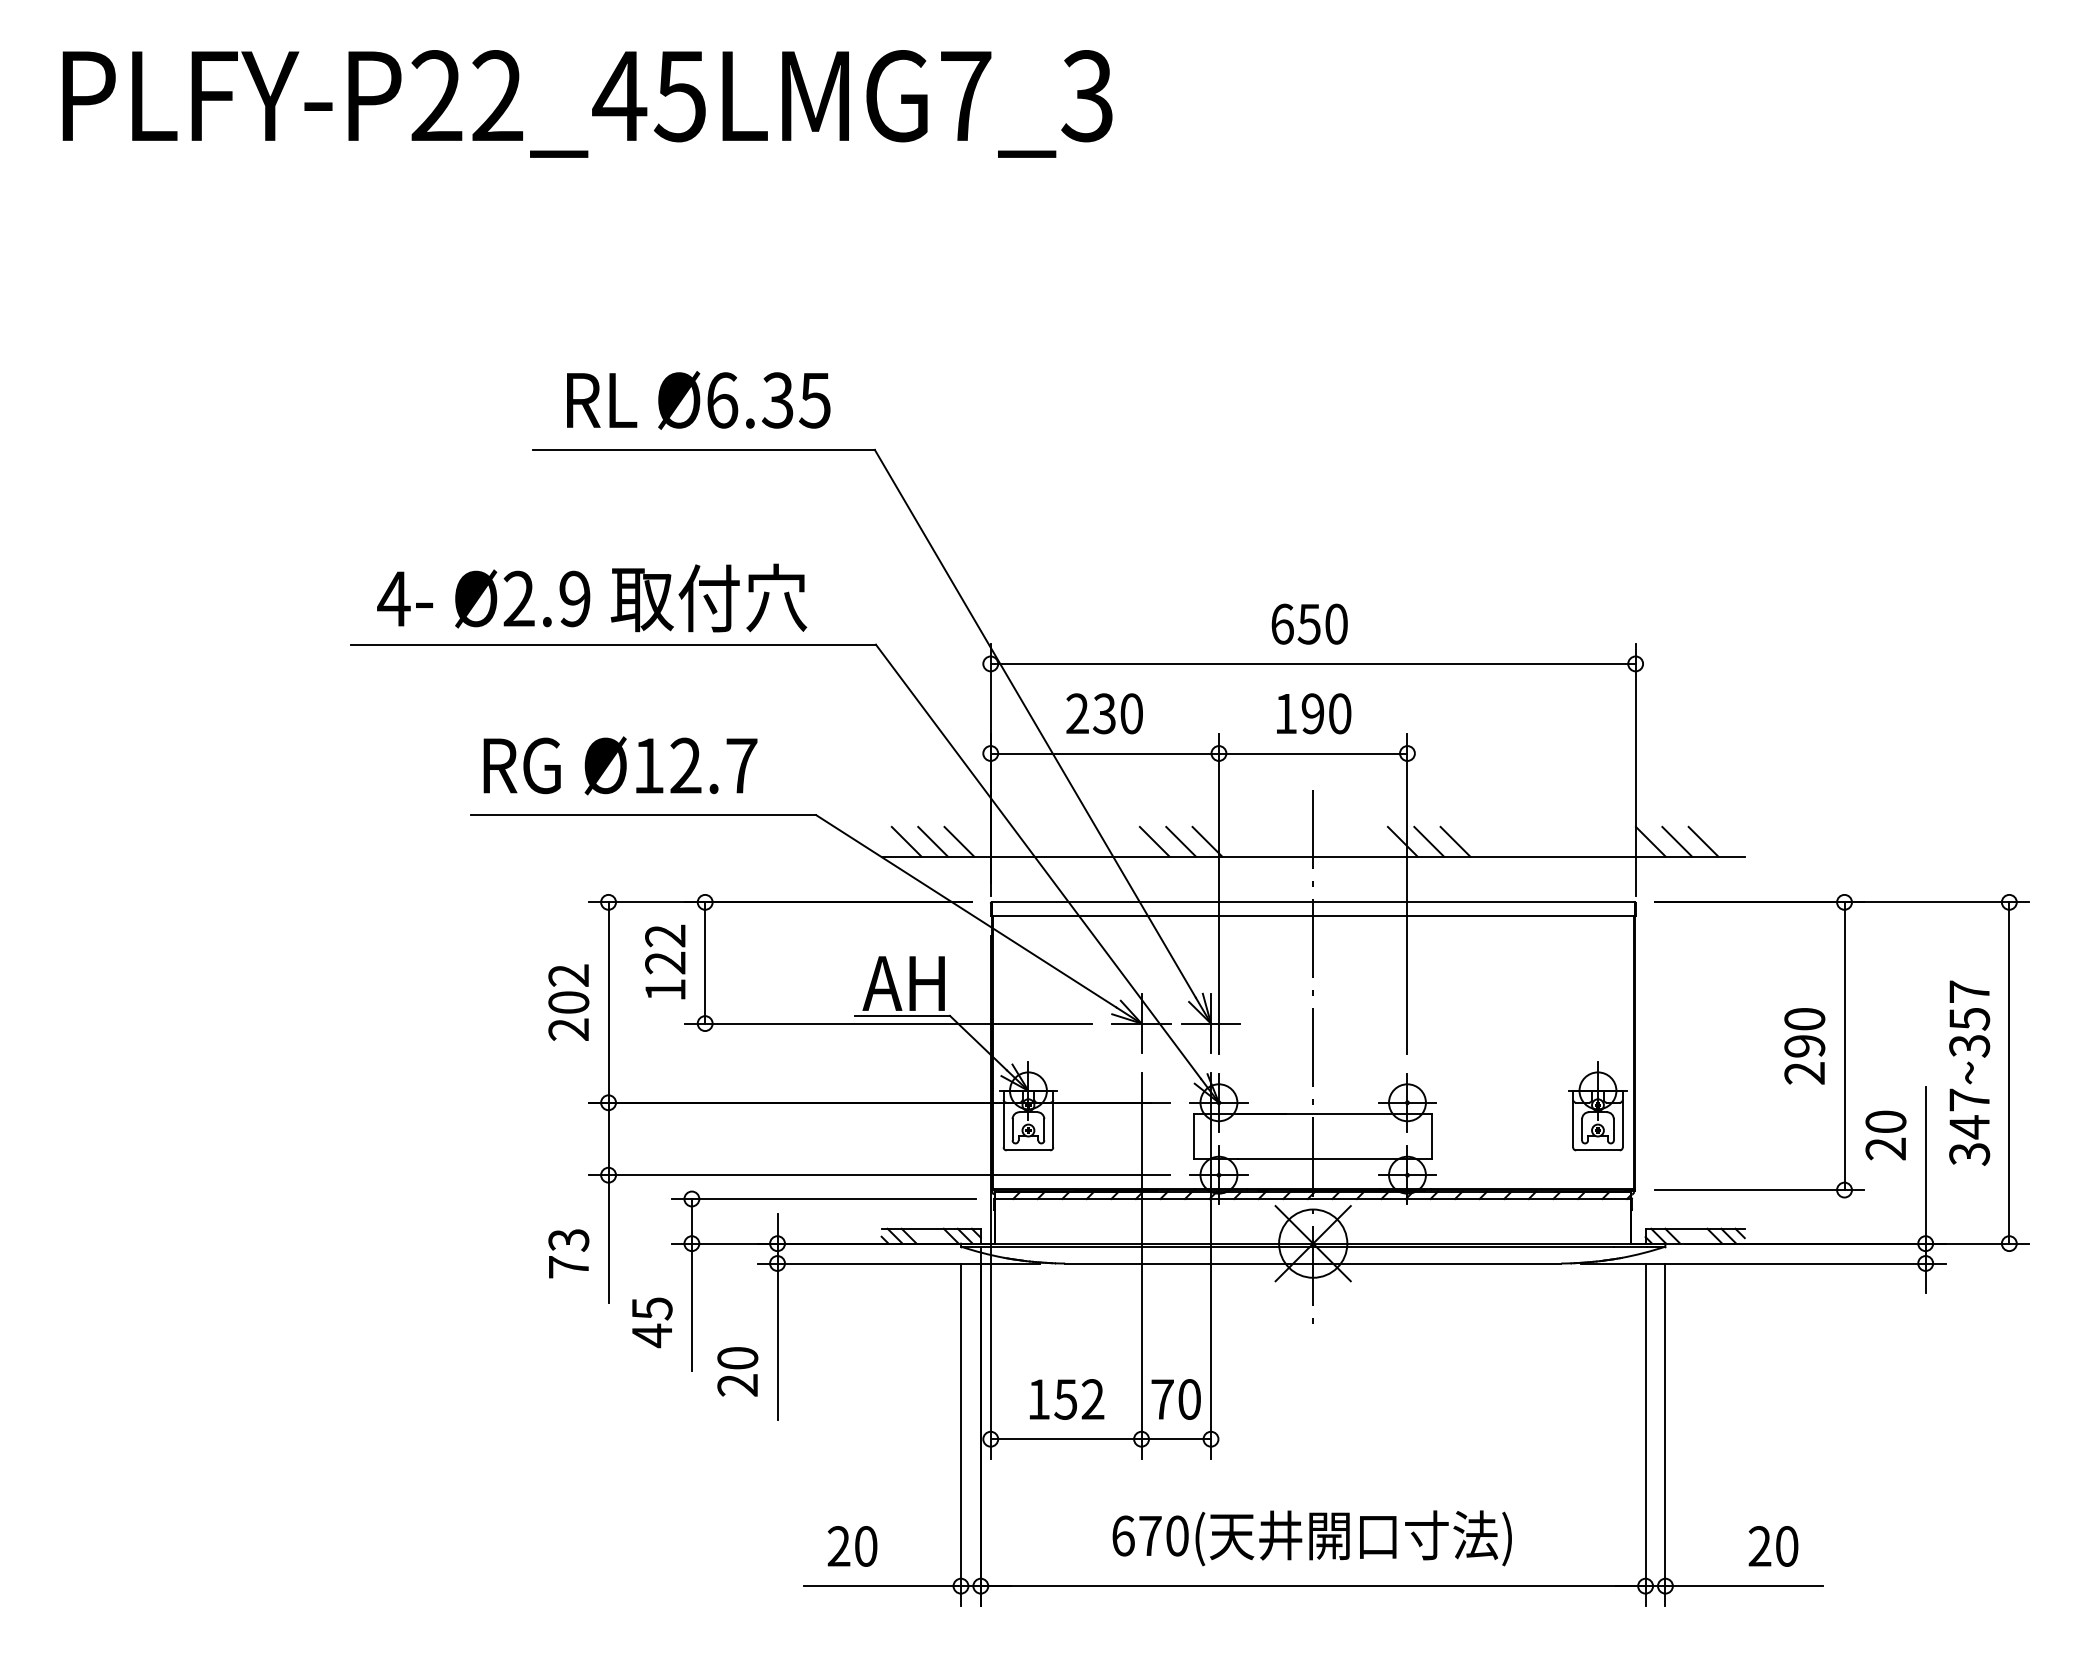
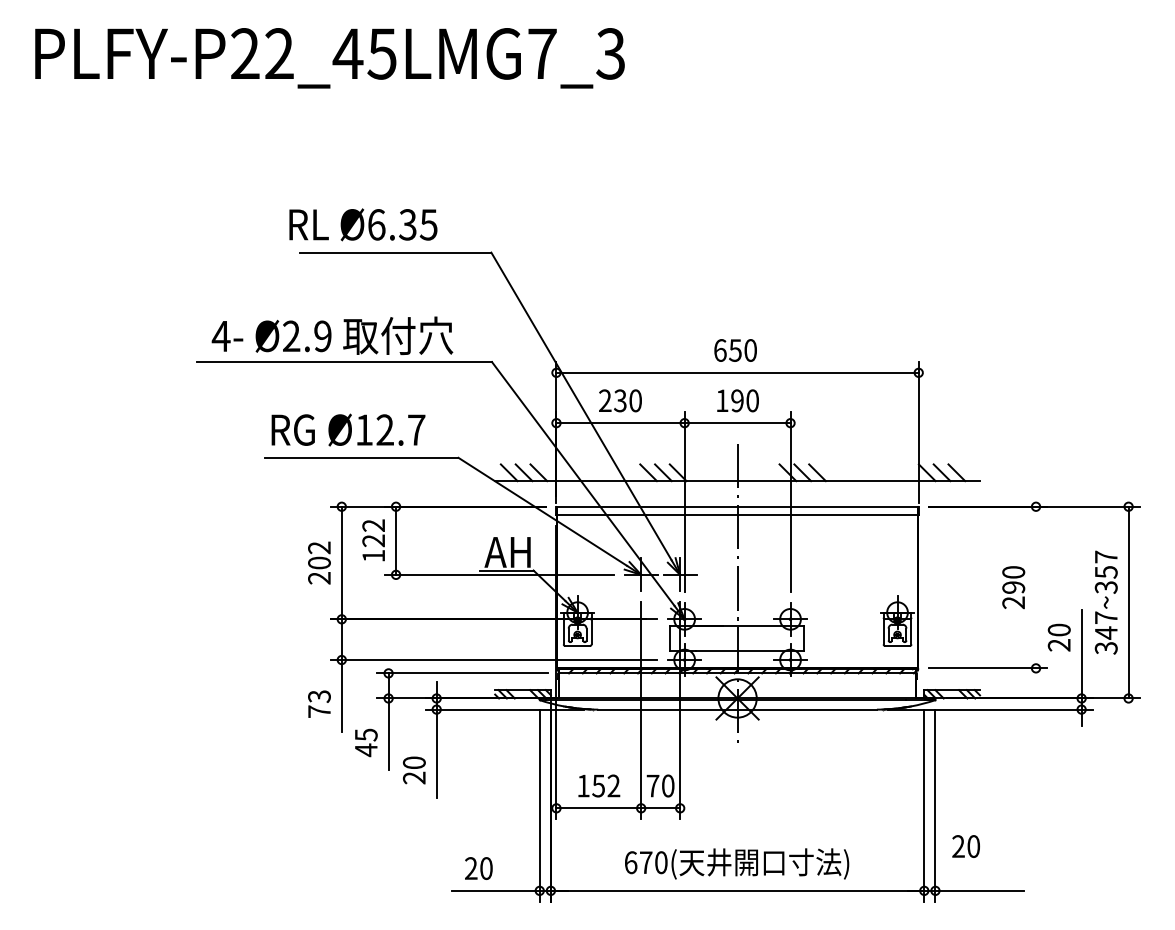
text: (698, 399) -> (363, 224), moved
line: (1845, 1046) -> (1036, 587), removed
text: (1772, 1546) -> (965, 846), moved

